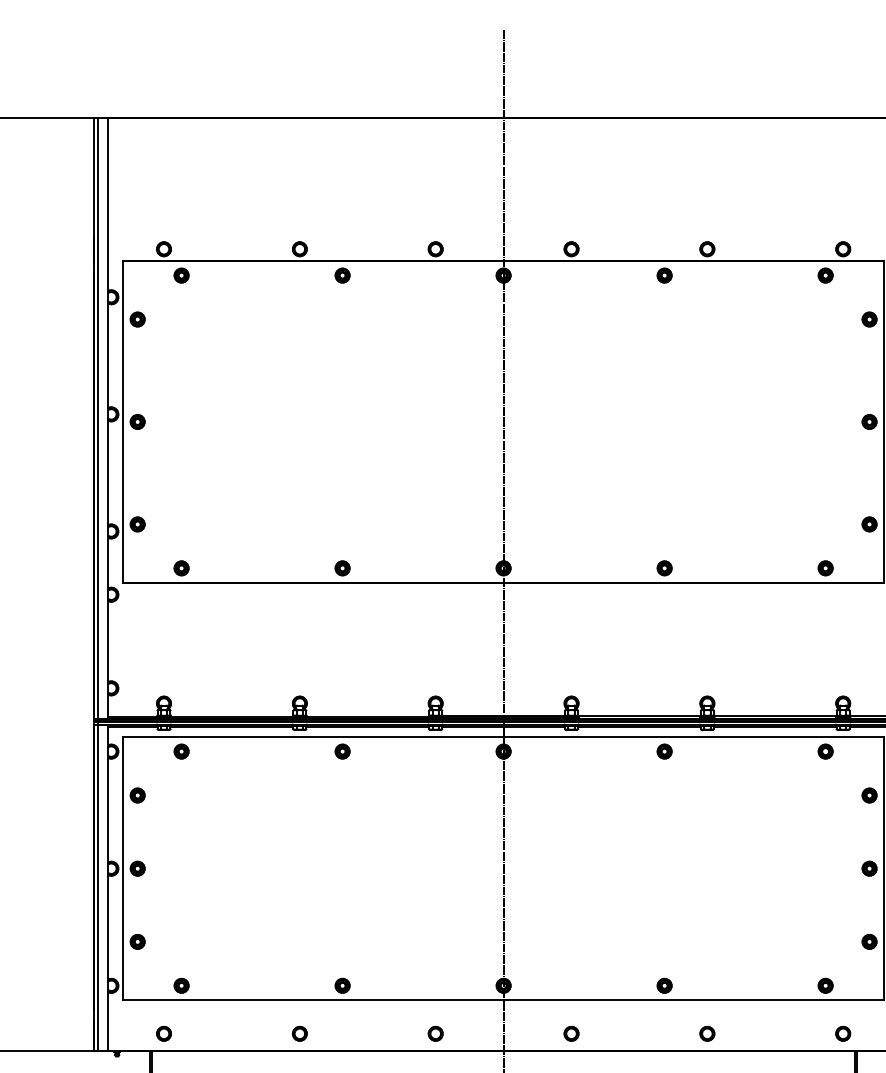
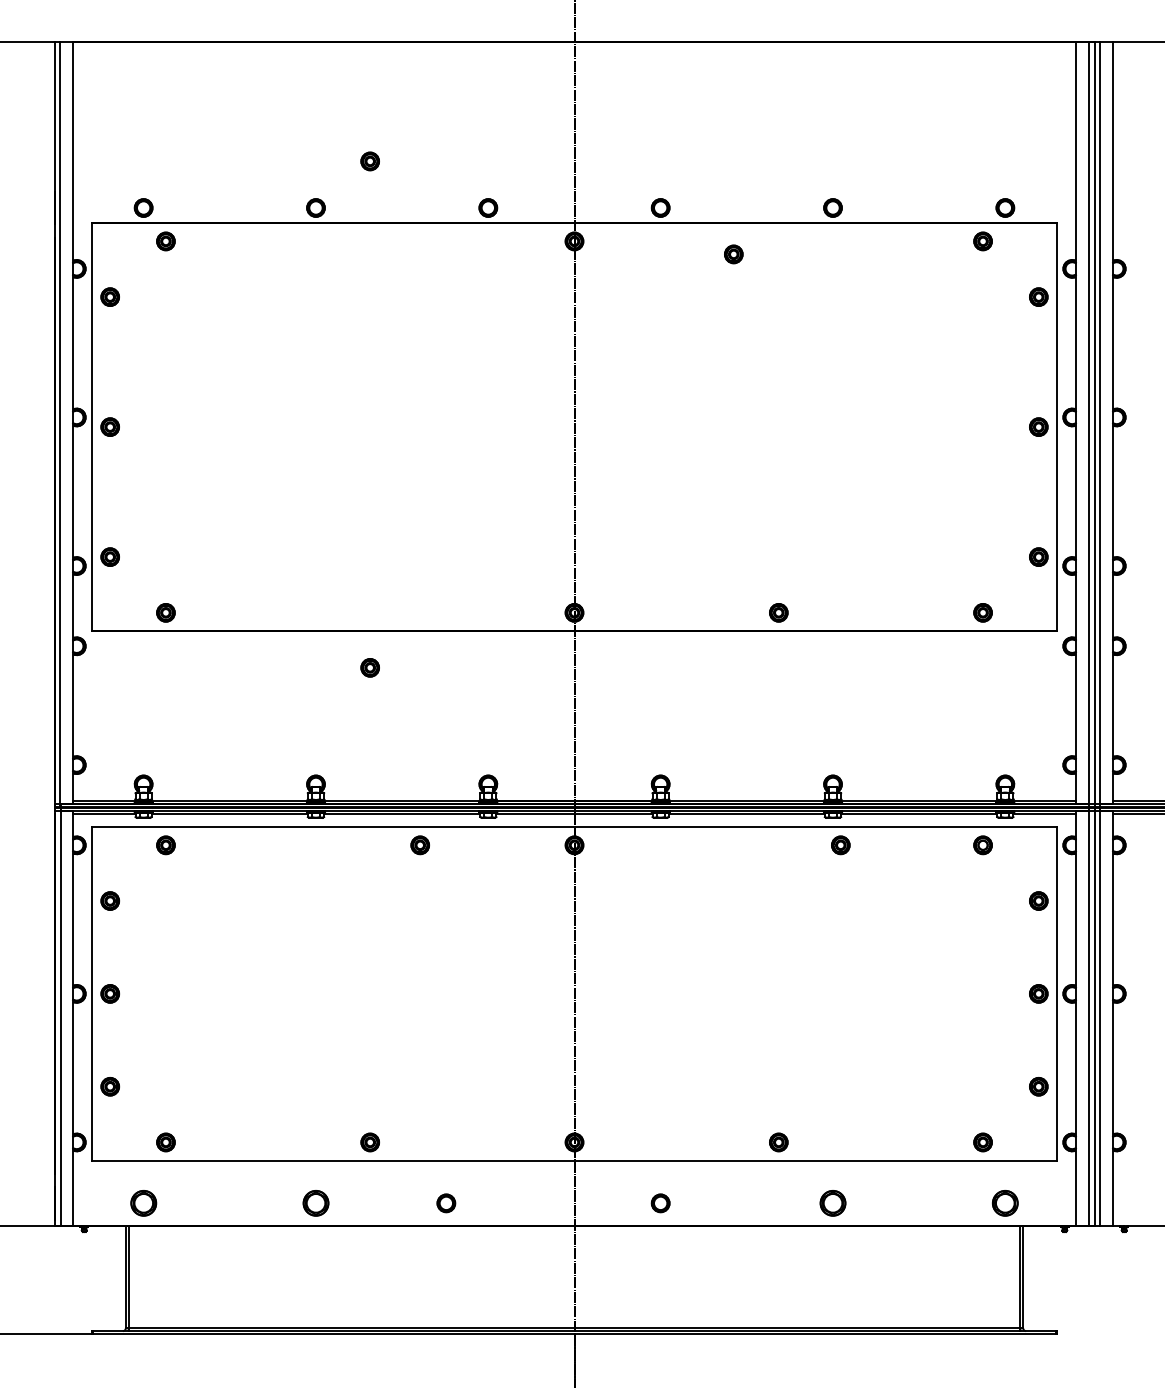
part: (342, 275) -> (369, 161), moved
part: (664, 275) -> (733, 254), moved
part: (342, 568) -> (369, 667), moved
part: (342, 751) -> (419, 845), moved
part: (664, 751) -> (840, 845), moved
part: (163, 1033) -> (143, 1203), size x1.4
part: (299, 1033) -> (315, 1203), size x1.4
part: (435, 1033) -> (446, 1203), moved
part: (706, 1033) -> (832, 1203), size x1.4
part: (843, 1033) -> (1005, 1203), size x1.4

